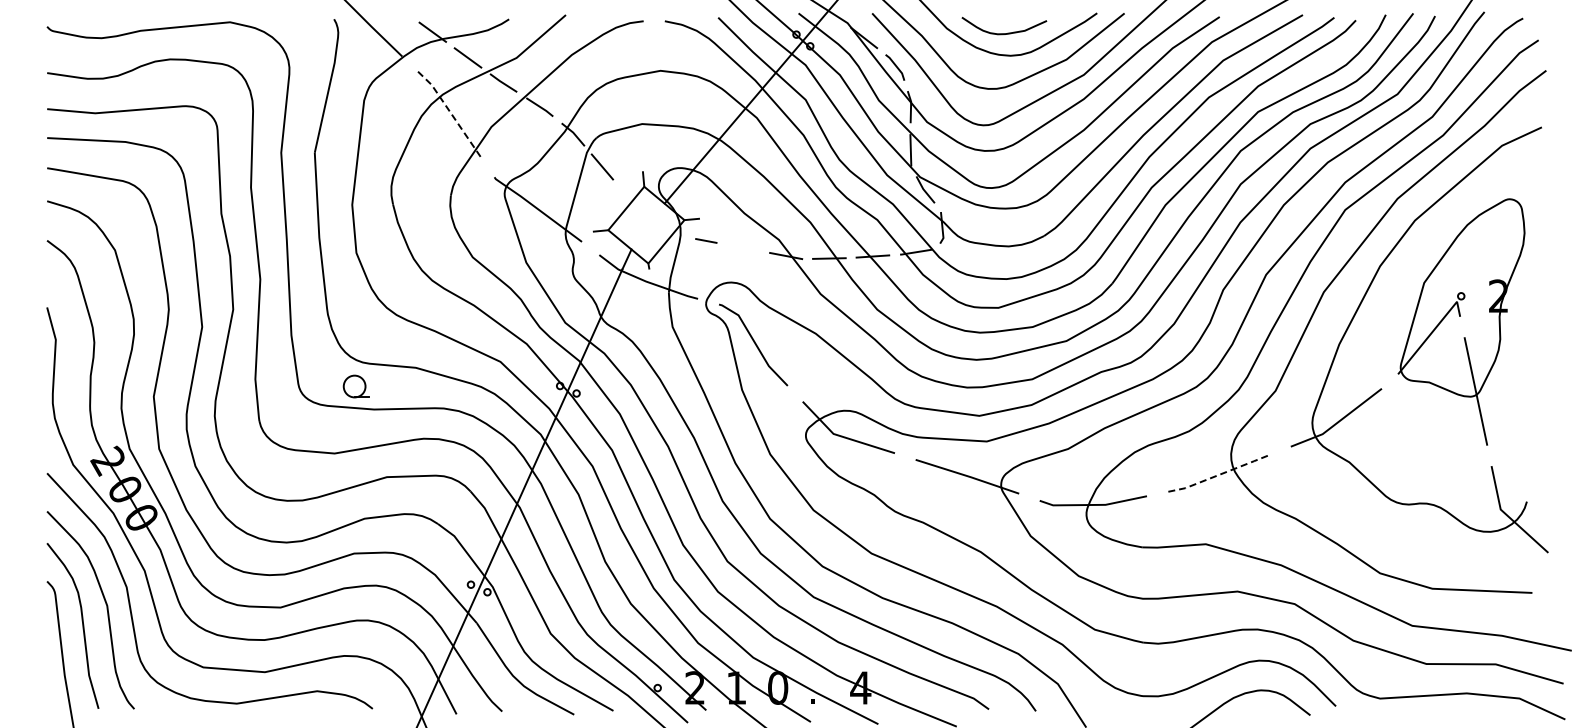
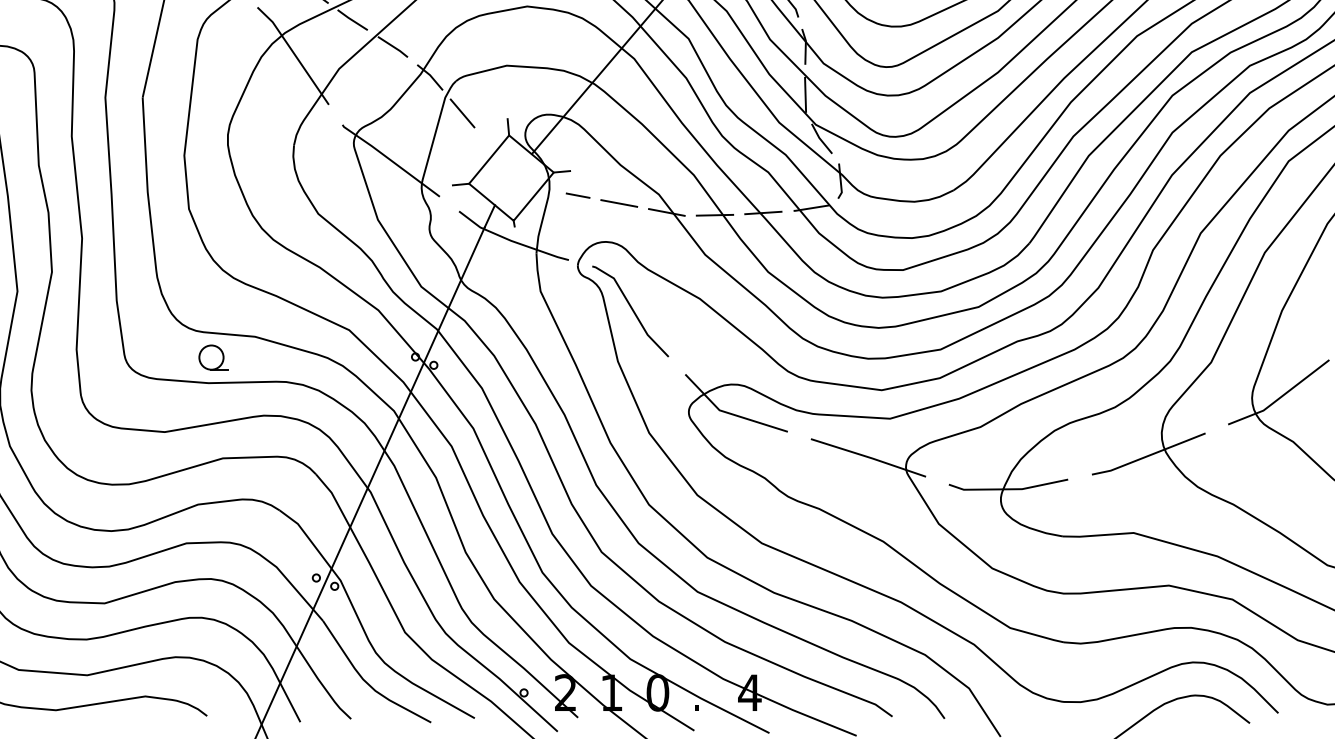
line: (451, 113) -> (294, 53), dashed -> solid
line: (743, 247) -> (619, 202), added
part: (355, 386) -> (212, 357), moved
line: (1219, 474) -> (1148, 455), dashed -> solid

